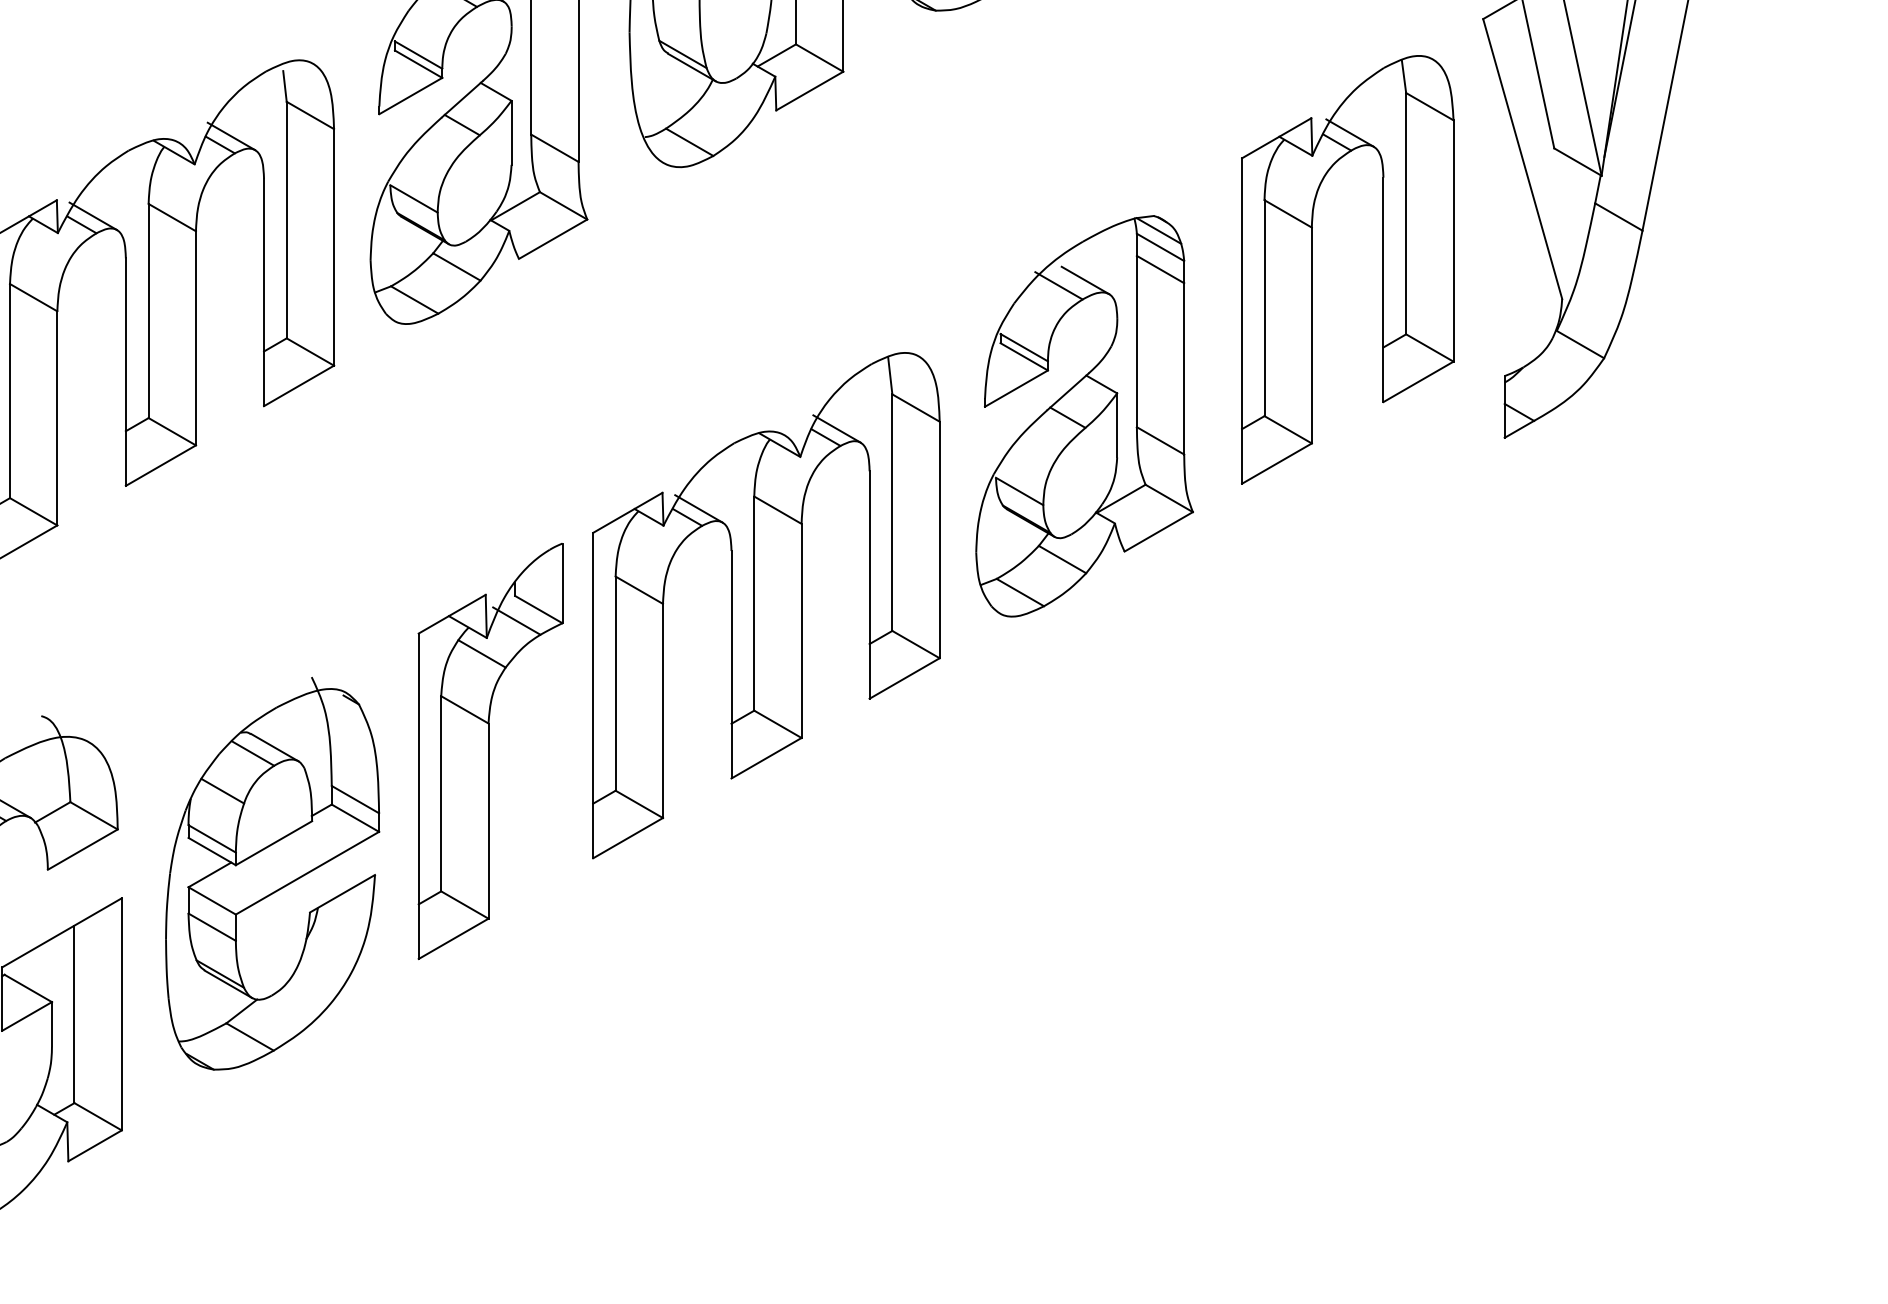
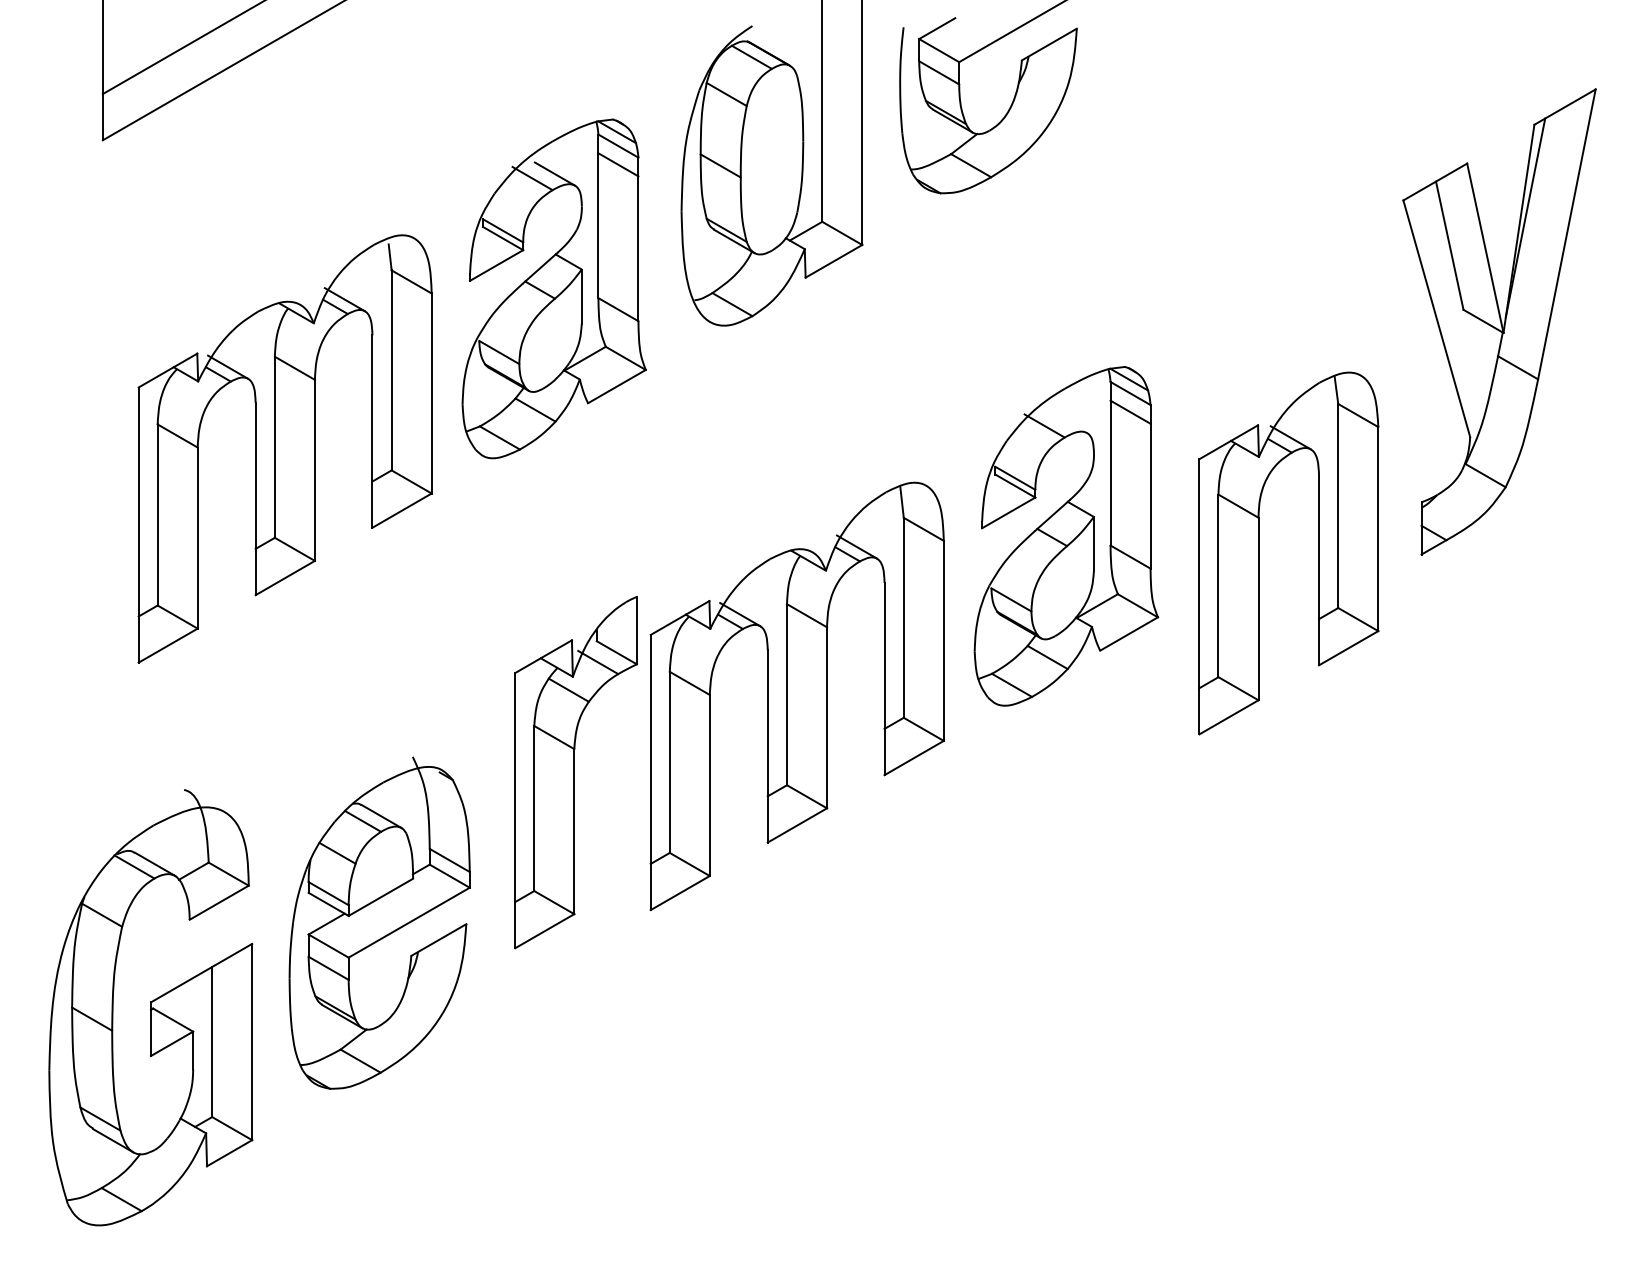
part: (1313, 269) -> (1259, 553), moved
line: (1084, 280) -> (1066, 421), removed
part: (489, 751) -> (575, 772), moved

